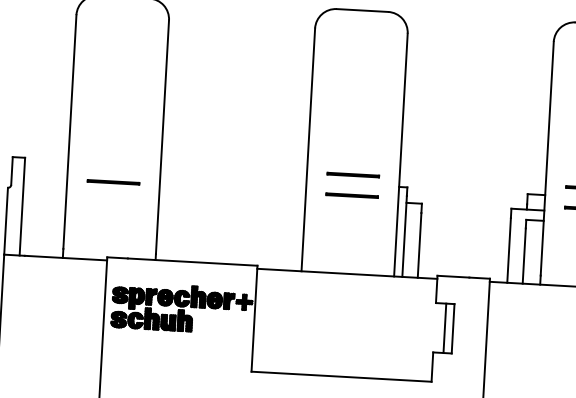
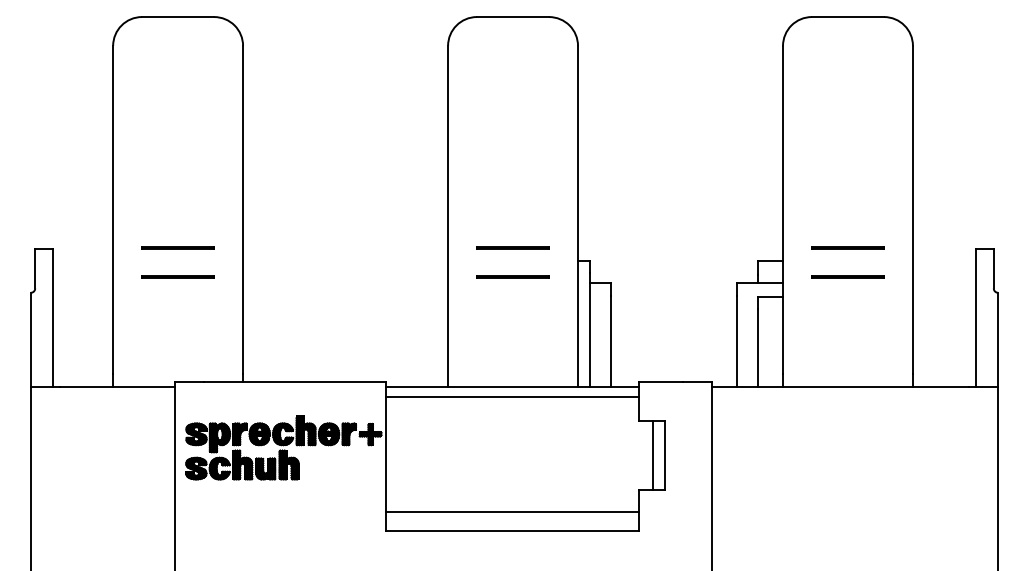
line: (114, 161) -> (177, 247), added
line: (347, 280) -> (512, 396), added
line: (342, 363) -> (512, 512), added

